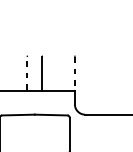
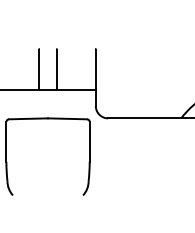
line: (27, 73) -> (39, 69), dashed -> solid
line: (74, 73) -> (95, 69), dashed -> solid

